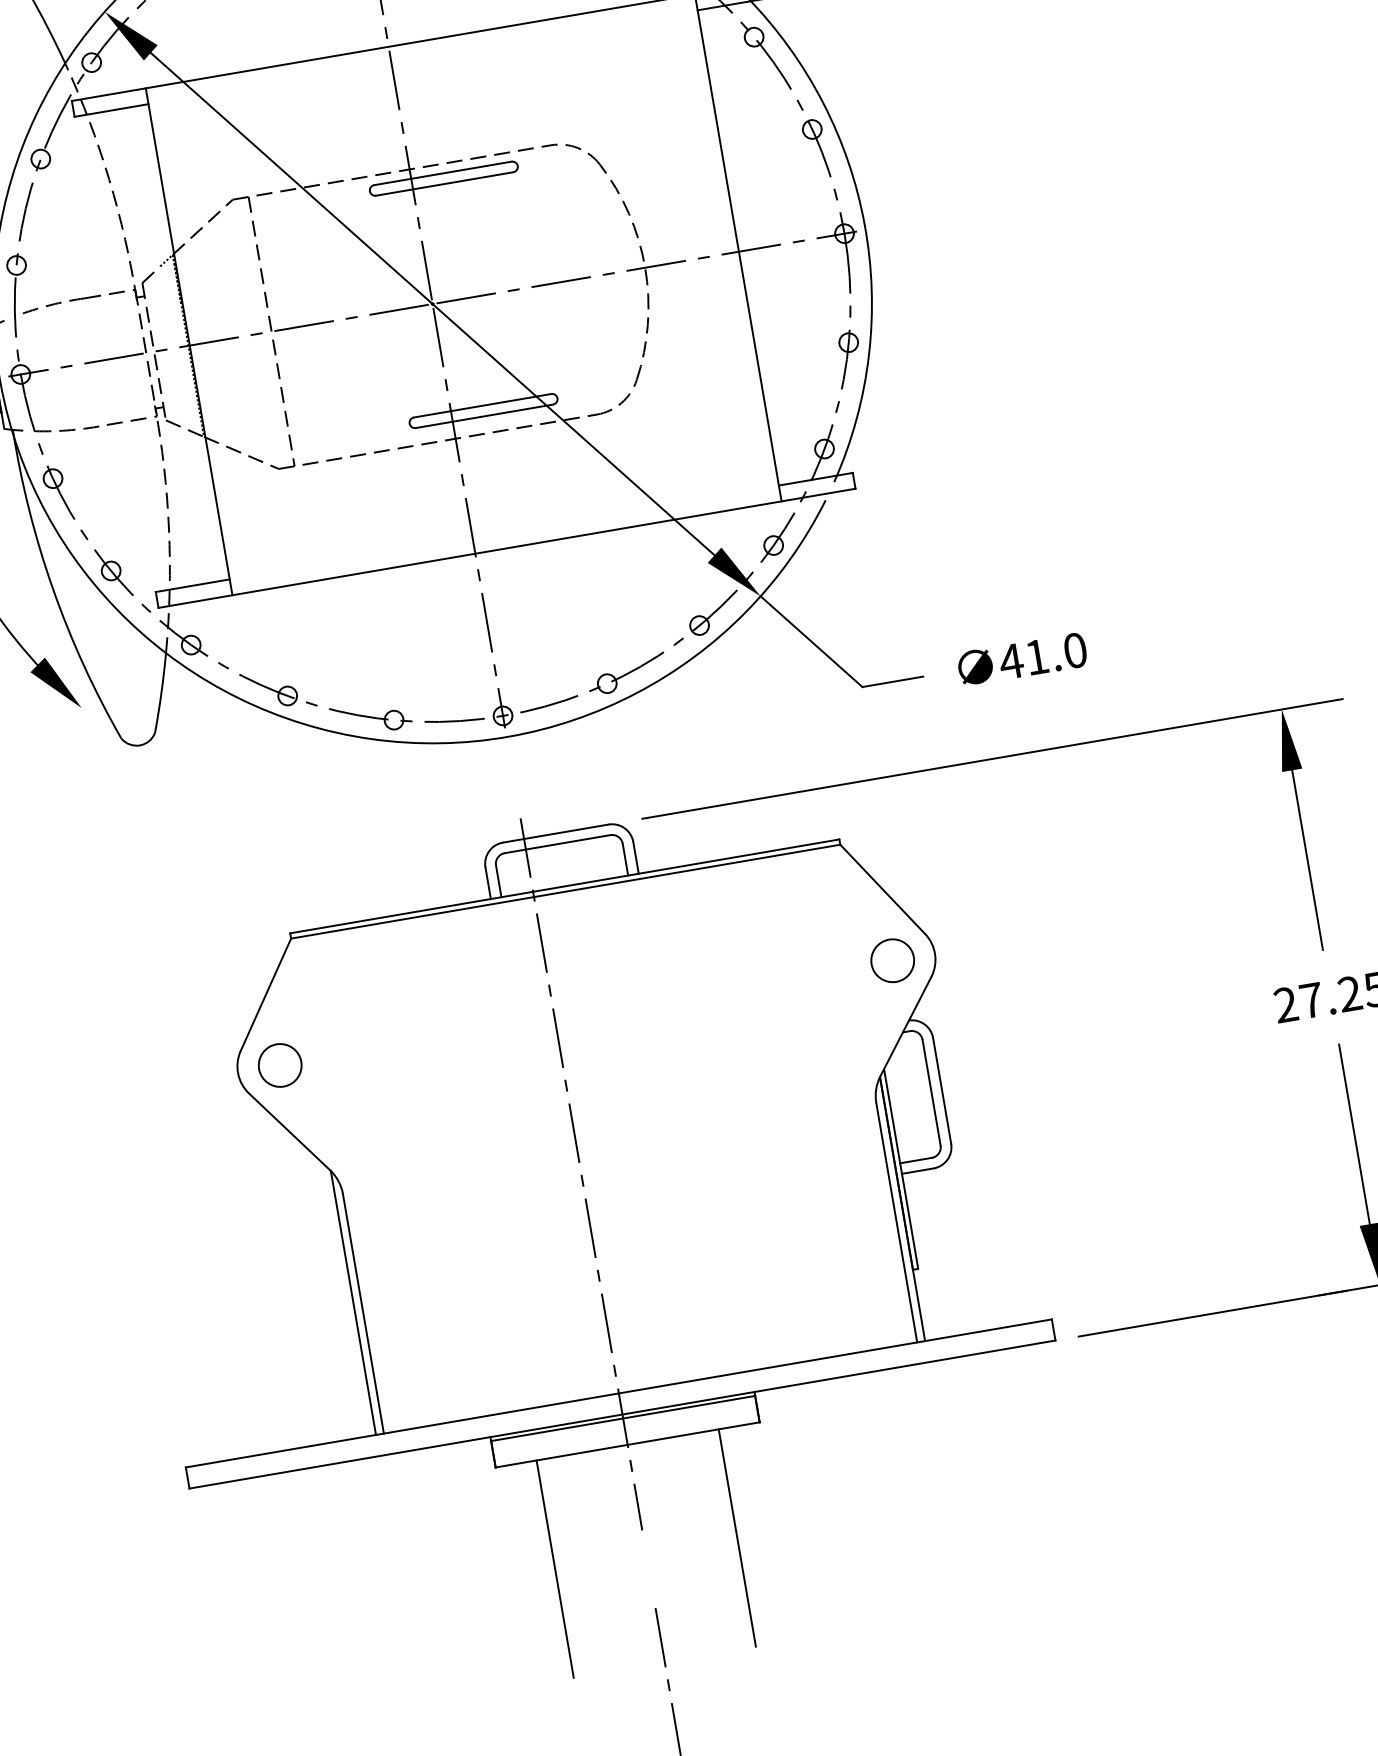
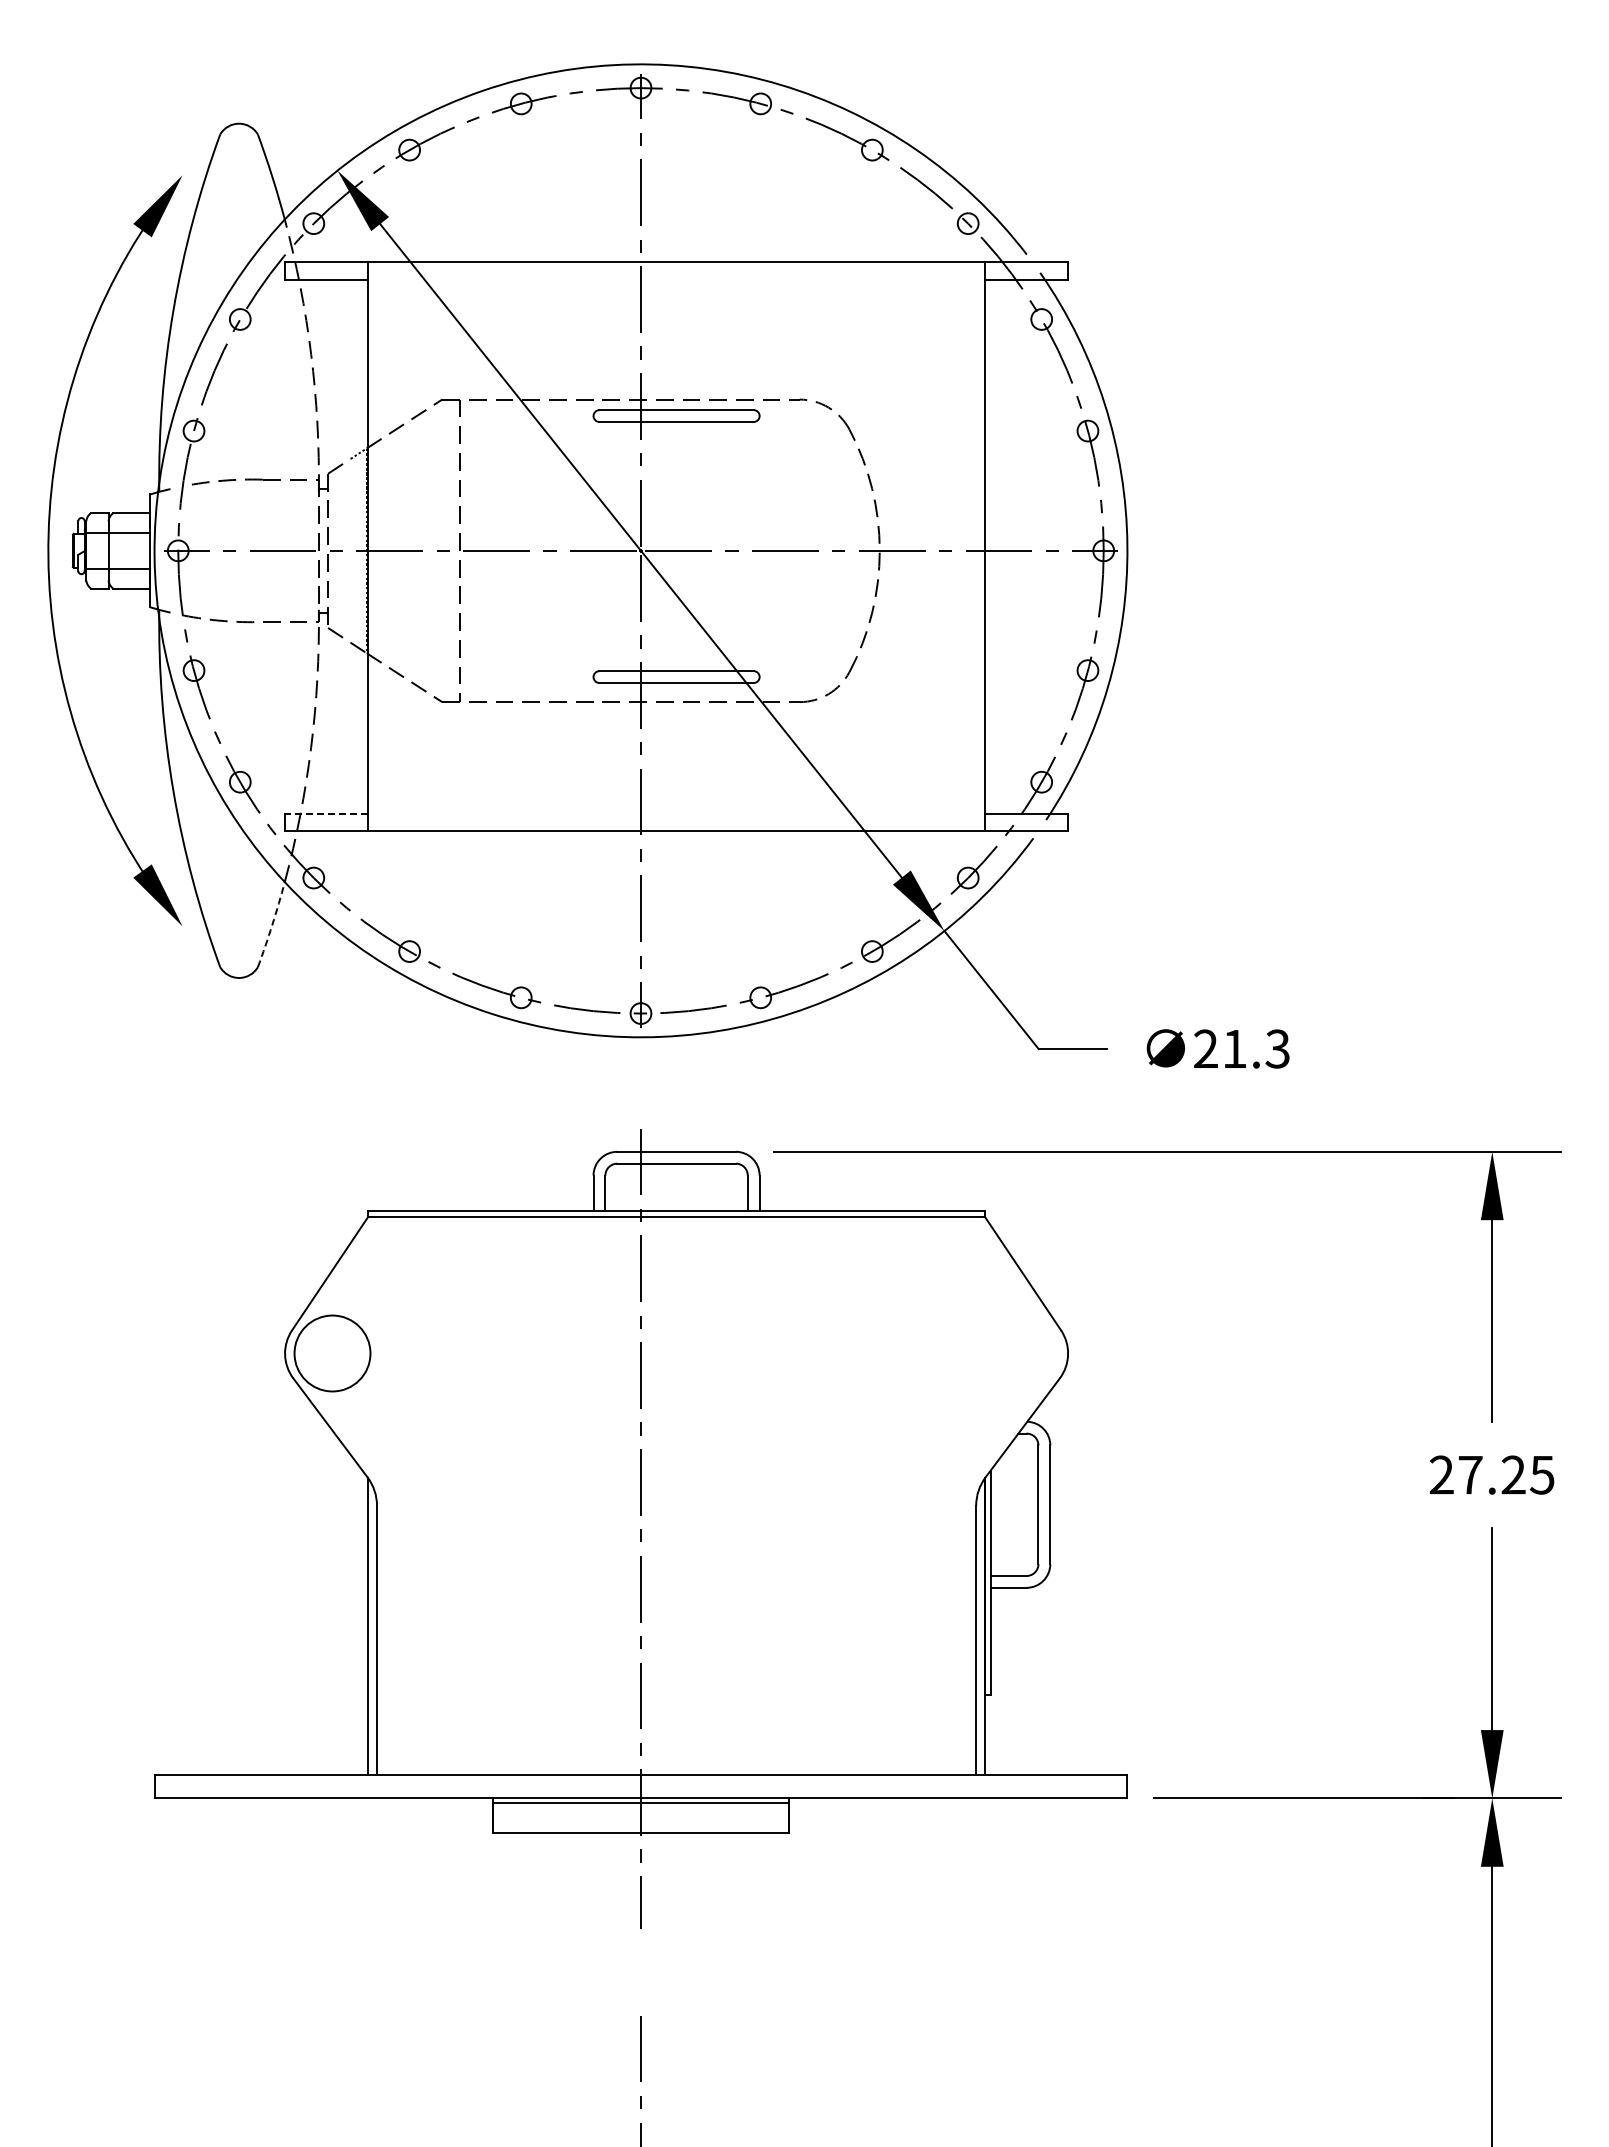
line: (192, 585) -> (326, 813), solid -> dashed
text: (1041, 655) -> (1240, 1048), 41.0 -> 21.3
arc: (161, 692) -> (272, 924), solid -> dashed
circle: (892, 960) -> (1020, 1353), removed
circle: (280, 1065) -> (332, 1353), size x1.6
line: (737, 1537) -> (743, 1954), removed
line: (554, 1569) -> (538, 1954), removed

